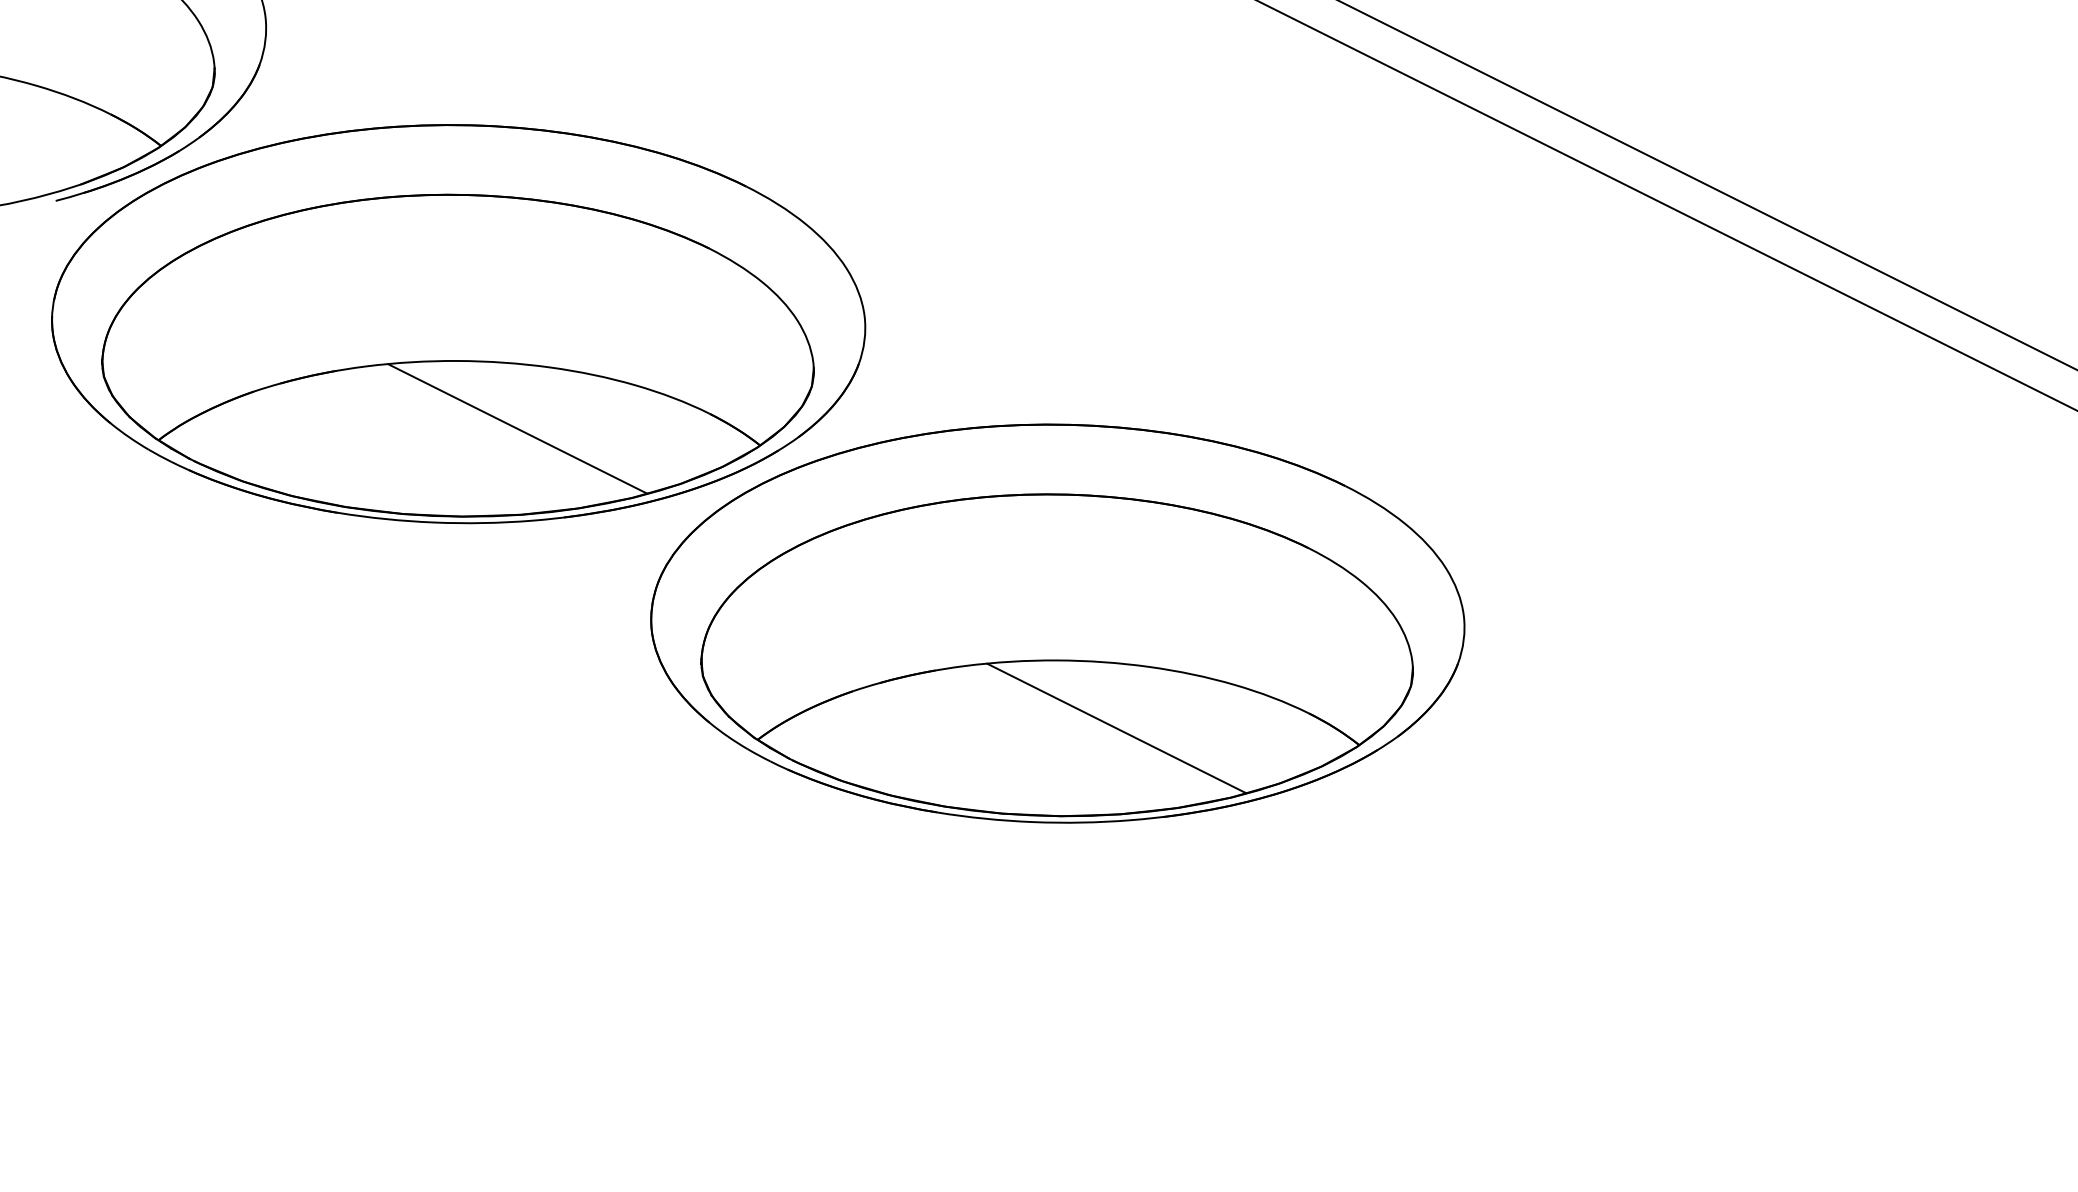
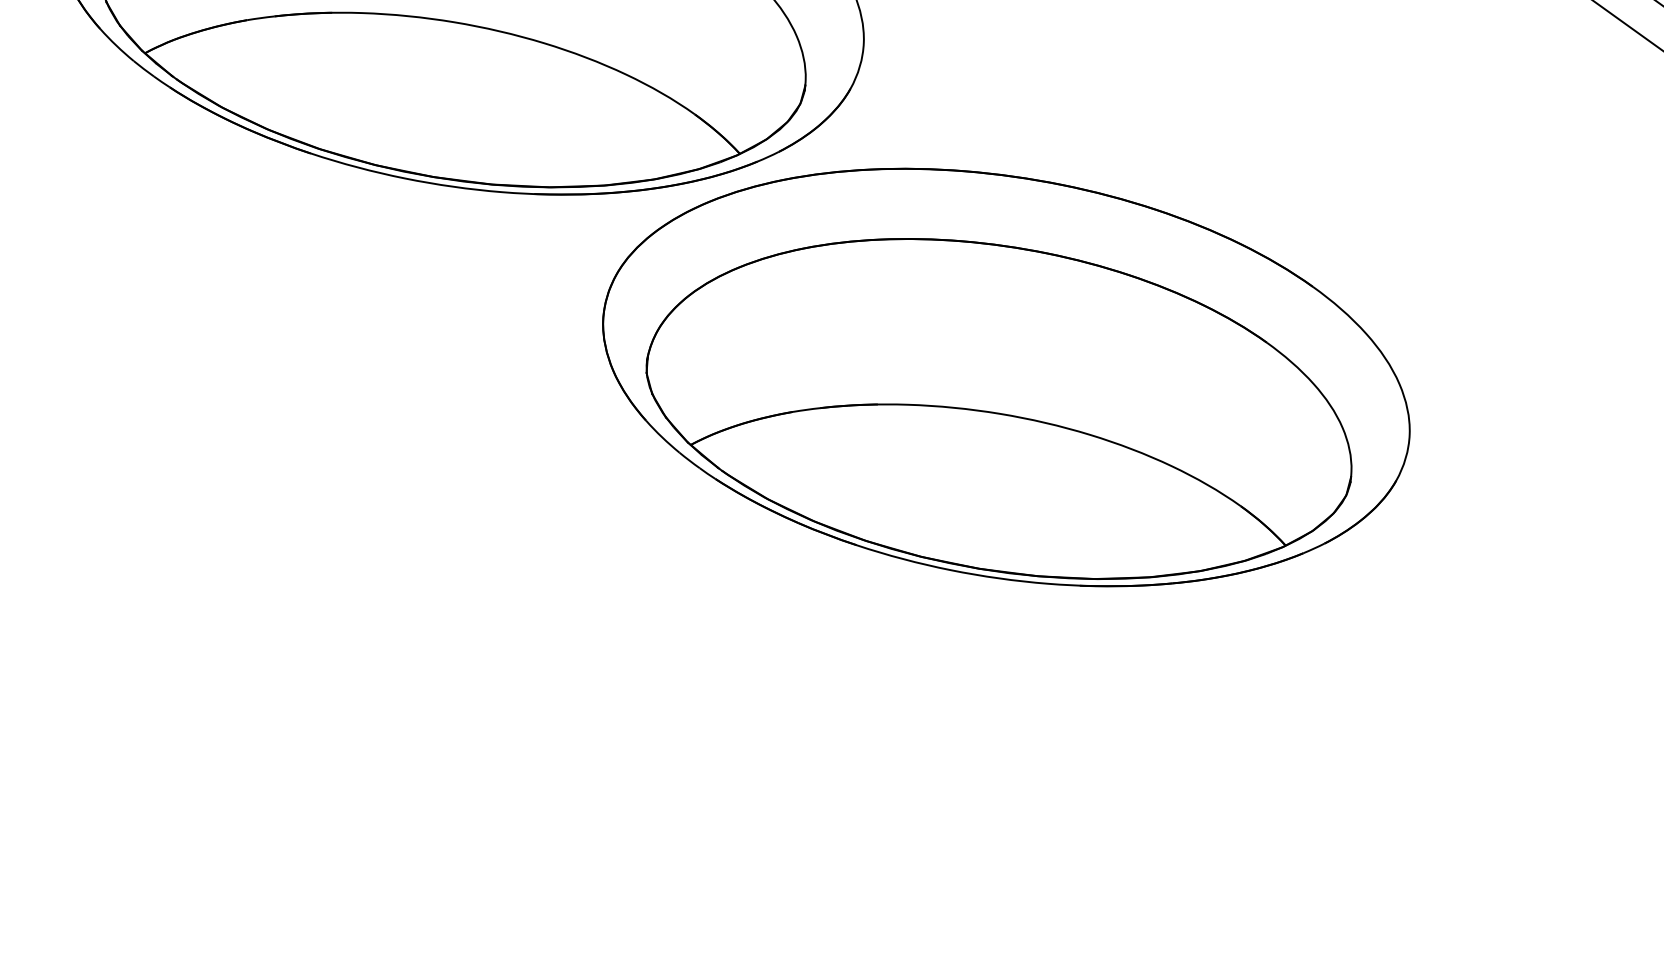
line: (517, 428) -> (502, 98), removed
line: (1116, 728) -> (1047, 490), removed

